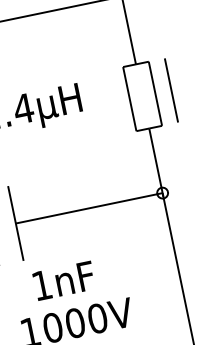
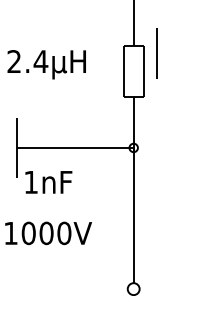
line: (171, 91) -> (156, 53), moved
text: (63, 281) -> (48, 182), moved

